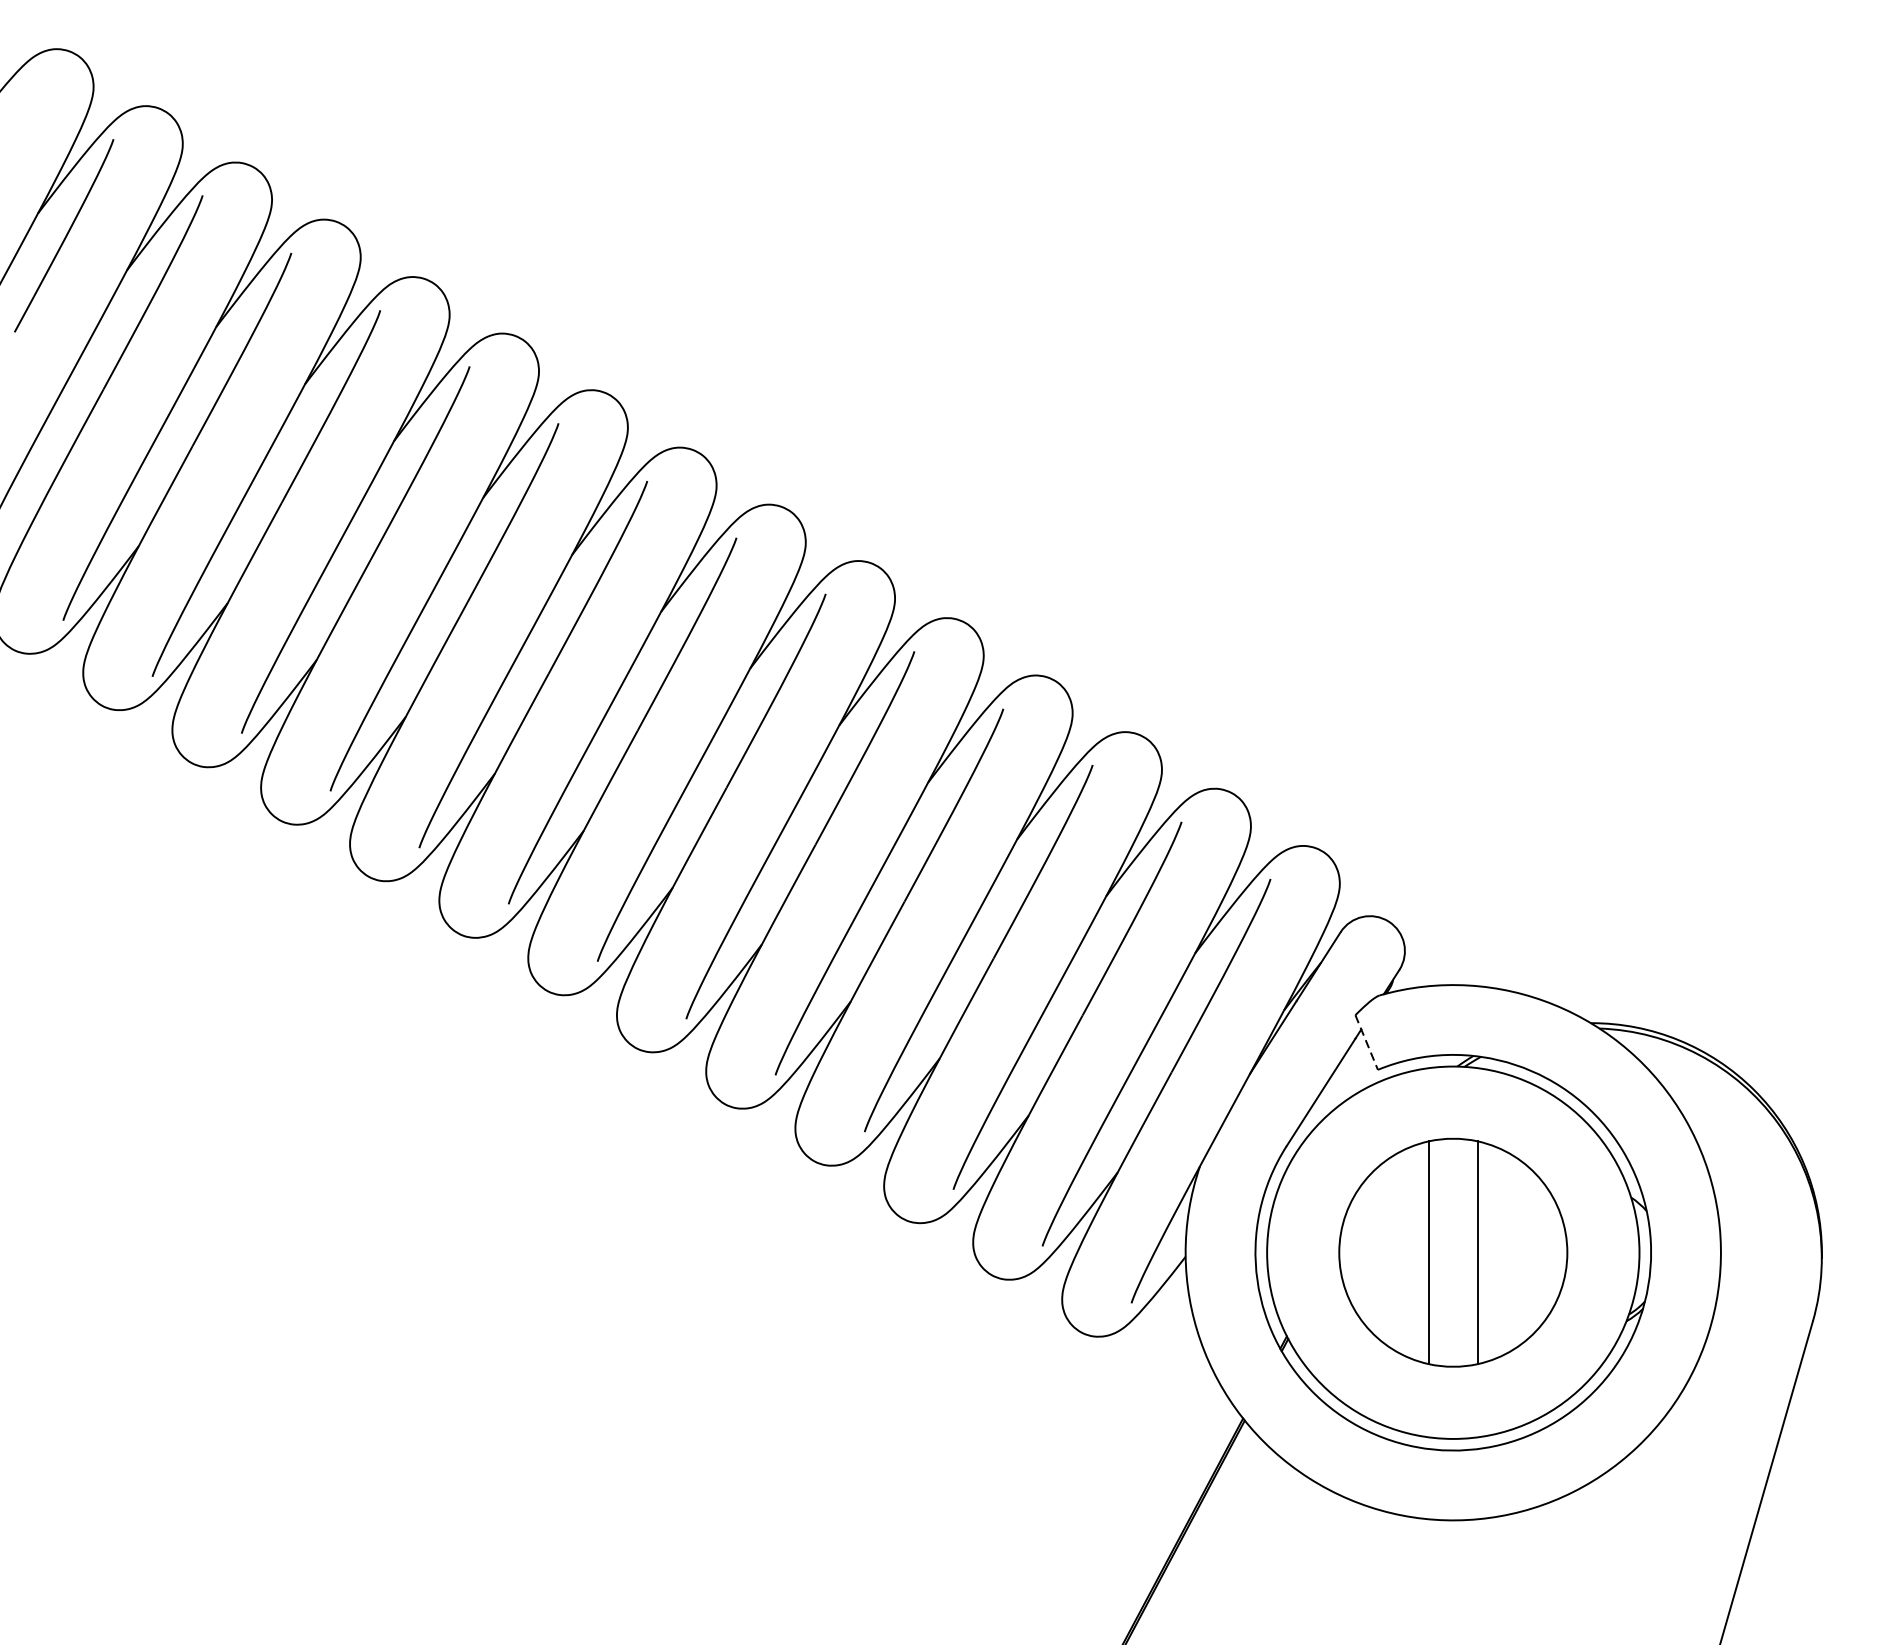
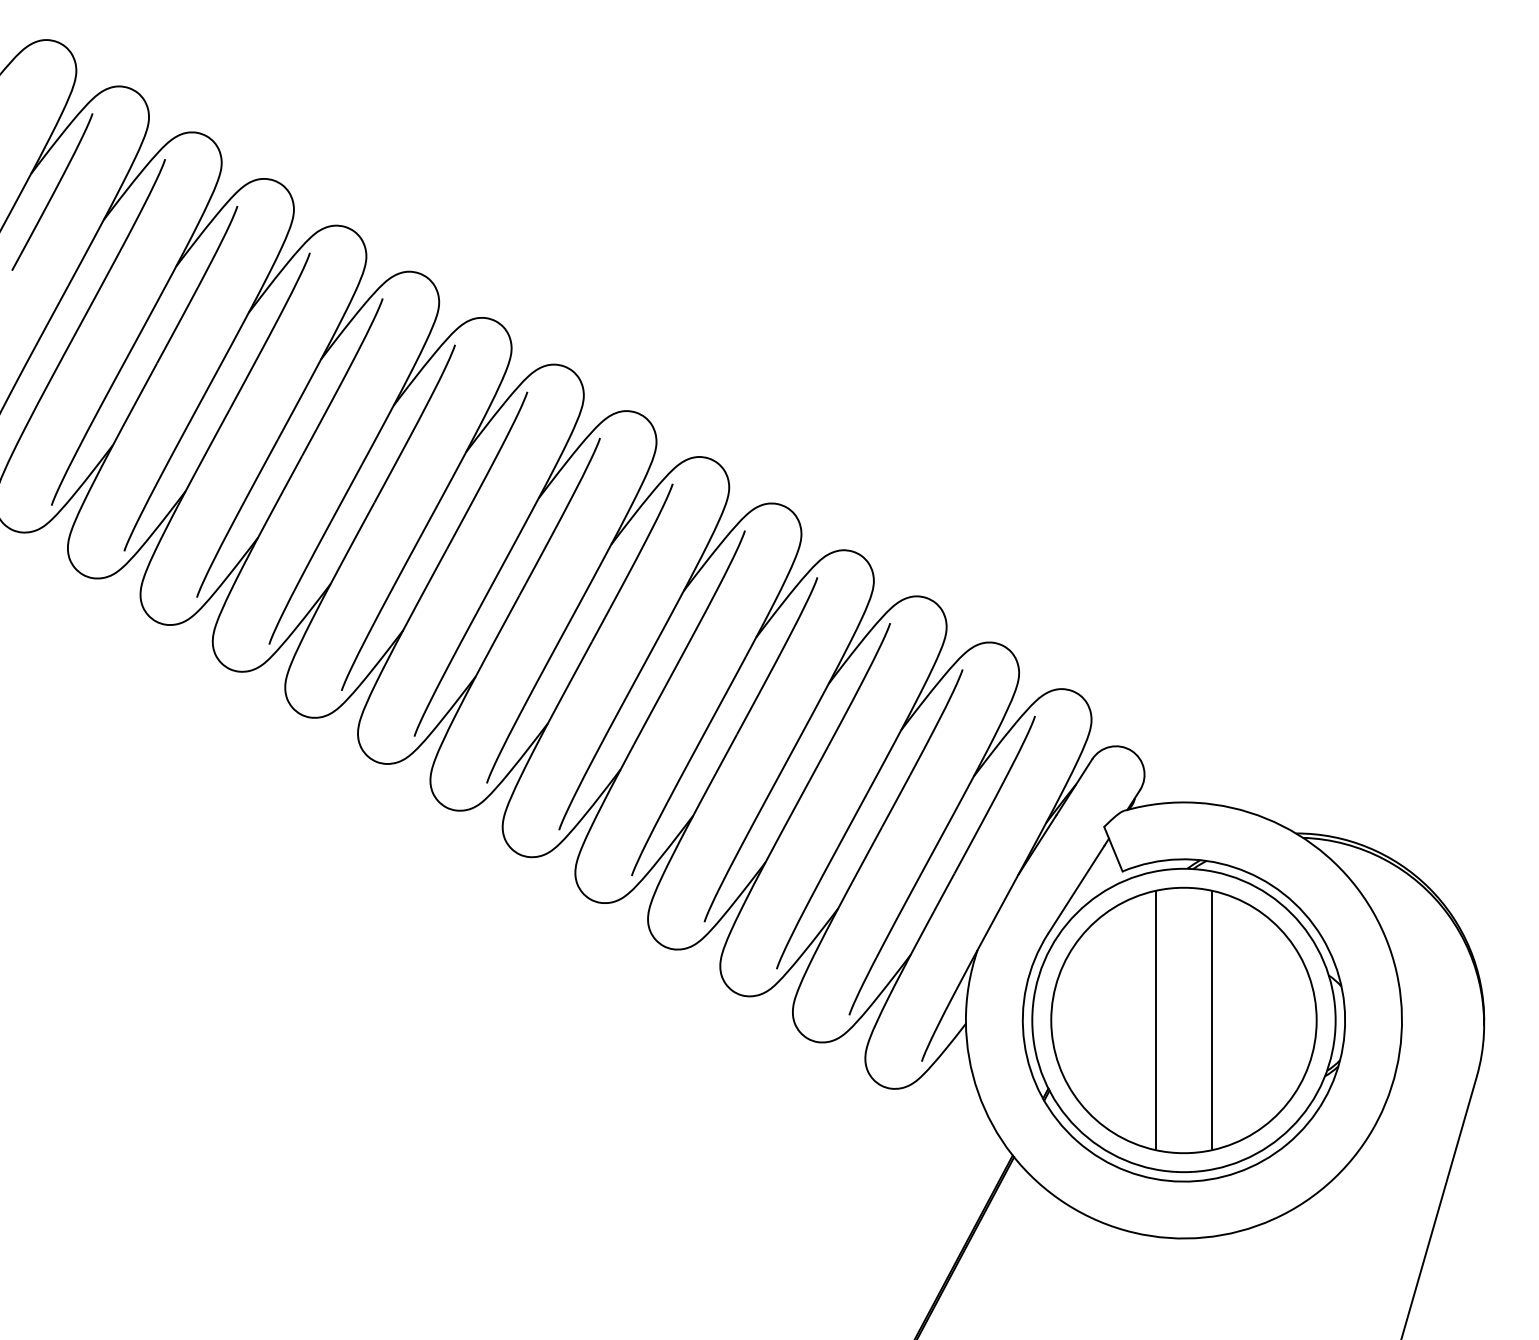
line: (1366, 1042) -> (1113, 849), dashed -> solid
part: (1452, 1252) -> (1183, 1020), size x1.43

